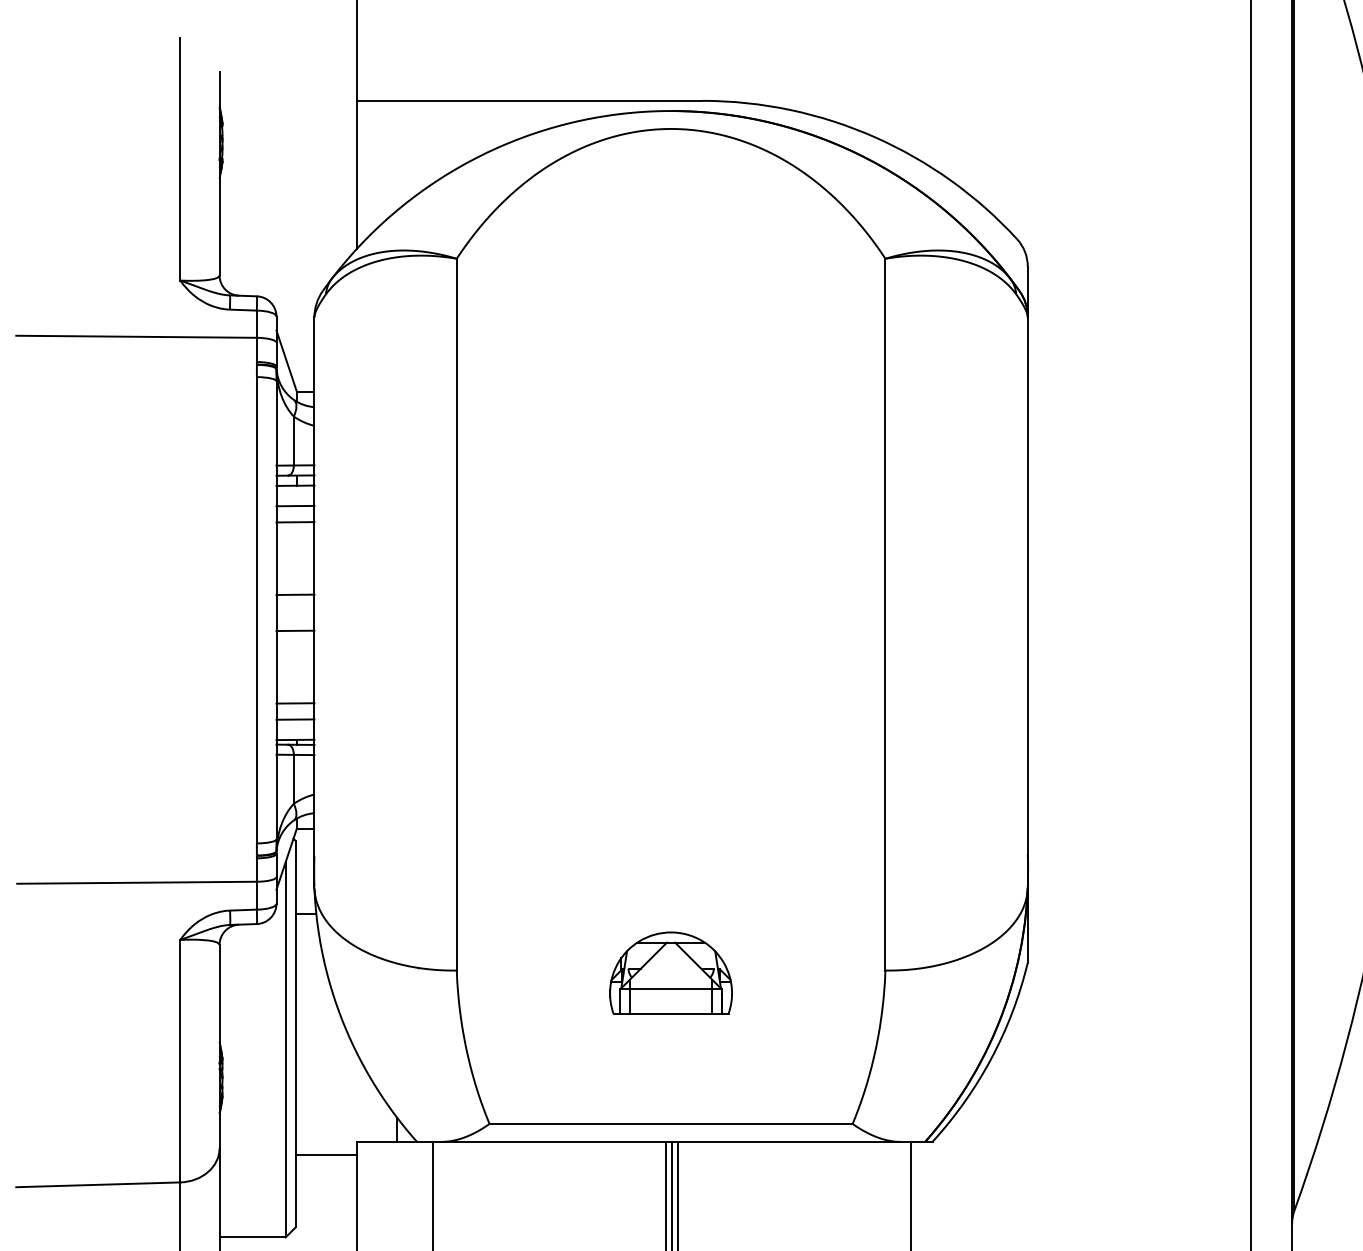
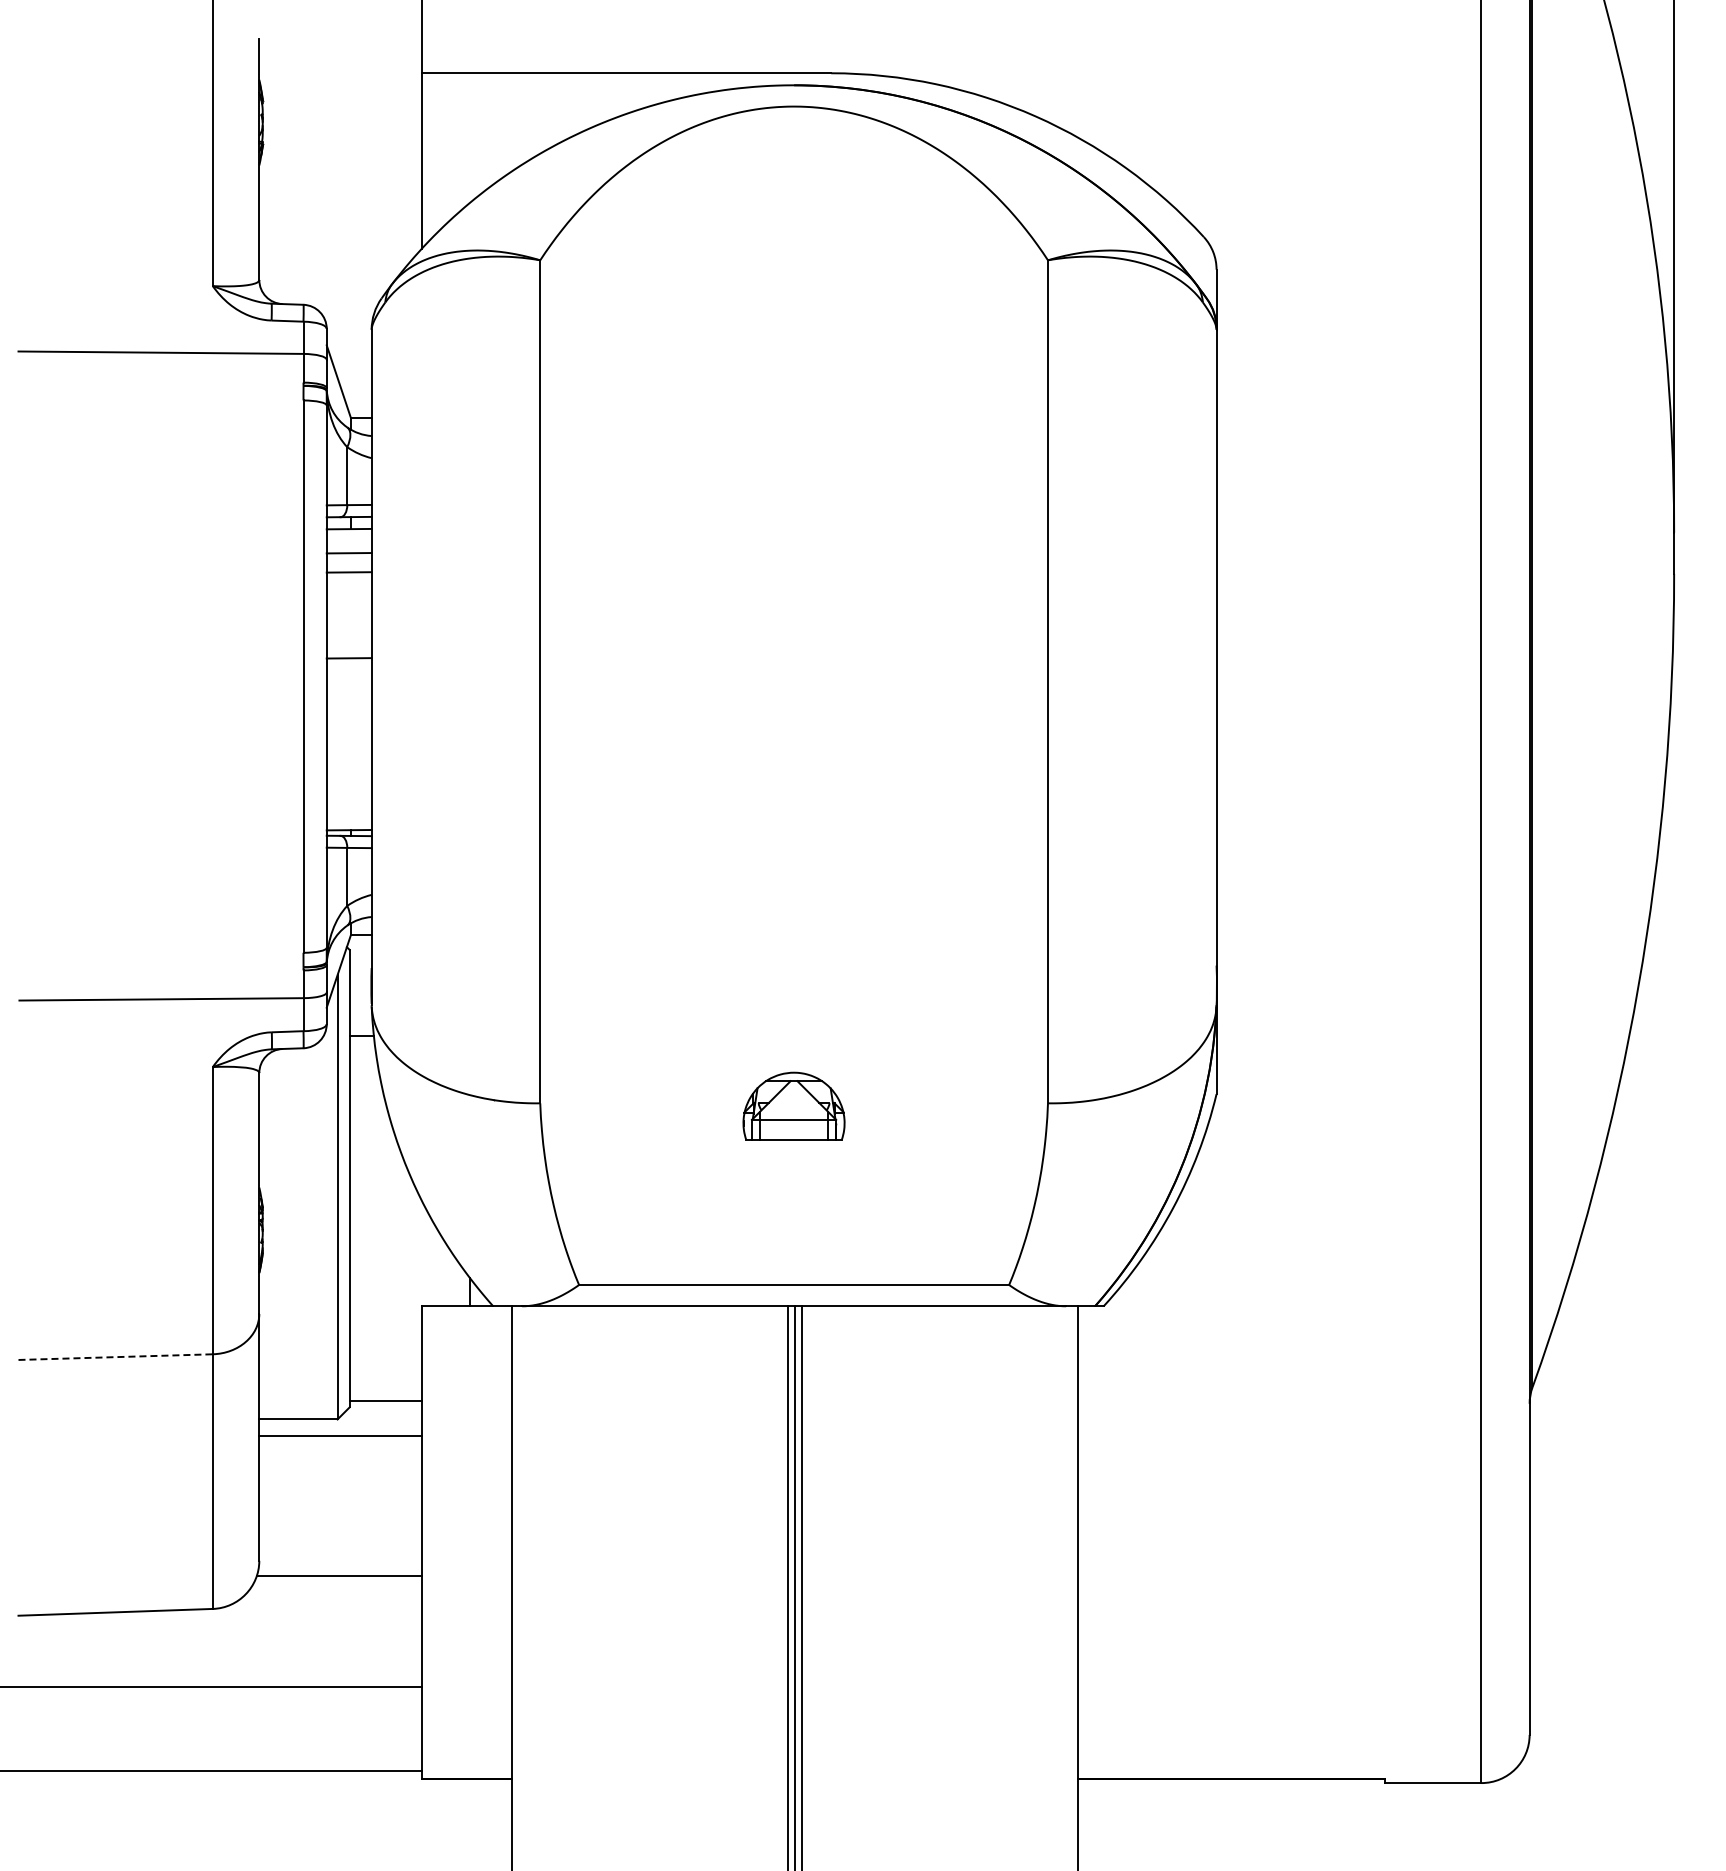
line: (294, 630) -> (348, 700), removed
line: (294, 703) -> (348, 786), removed
line: (294, 719) -> (348, 805), removed
part: (670, 973) -> (793, 1106), size x0.7
line: (326, 1154) -> (385, 1401), moved
line: (98, 1185) -> (116, 1357), solid -> dashed

